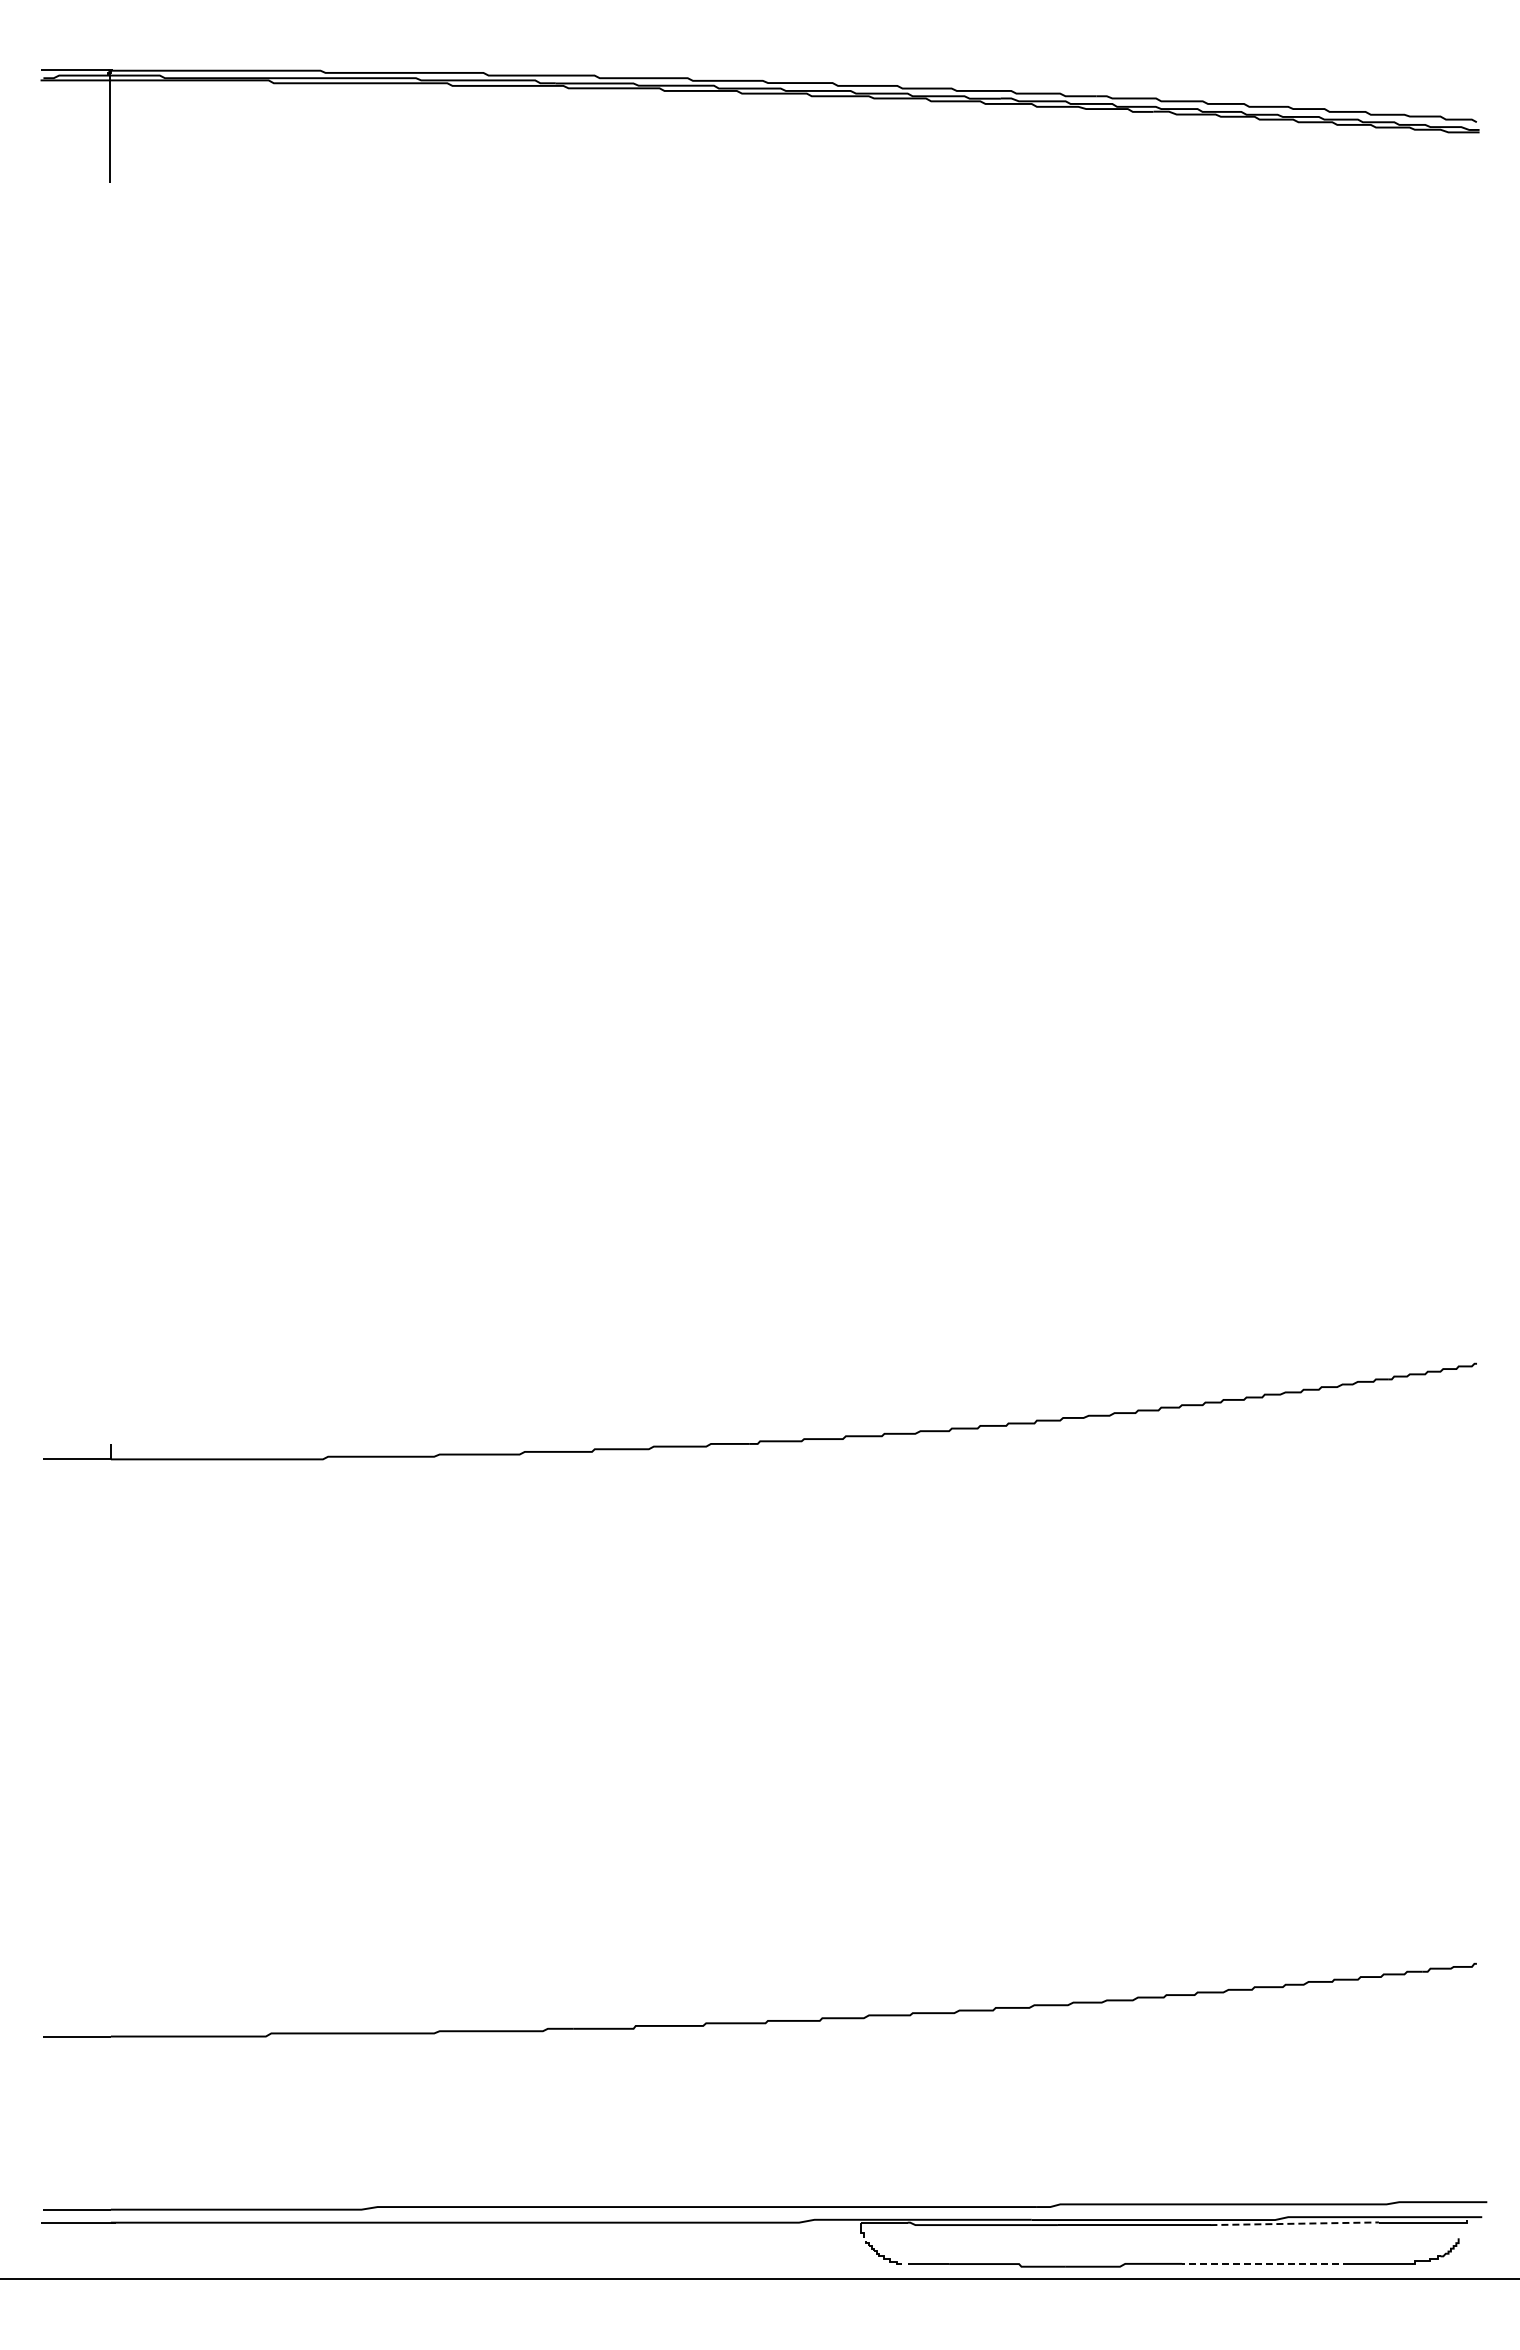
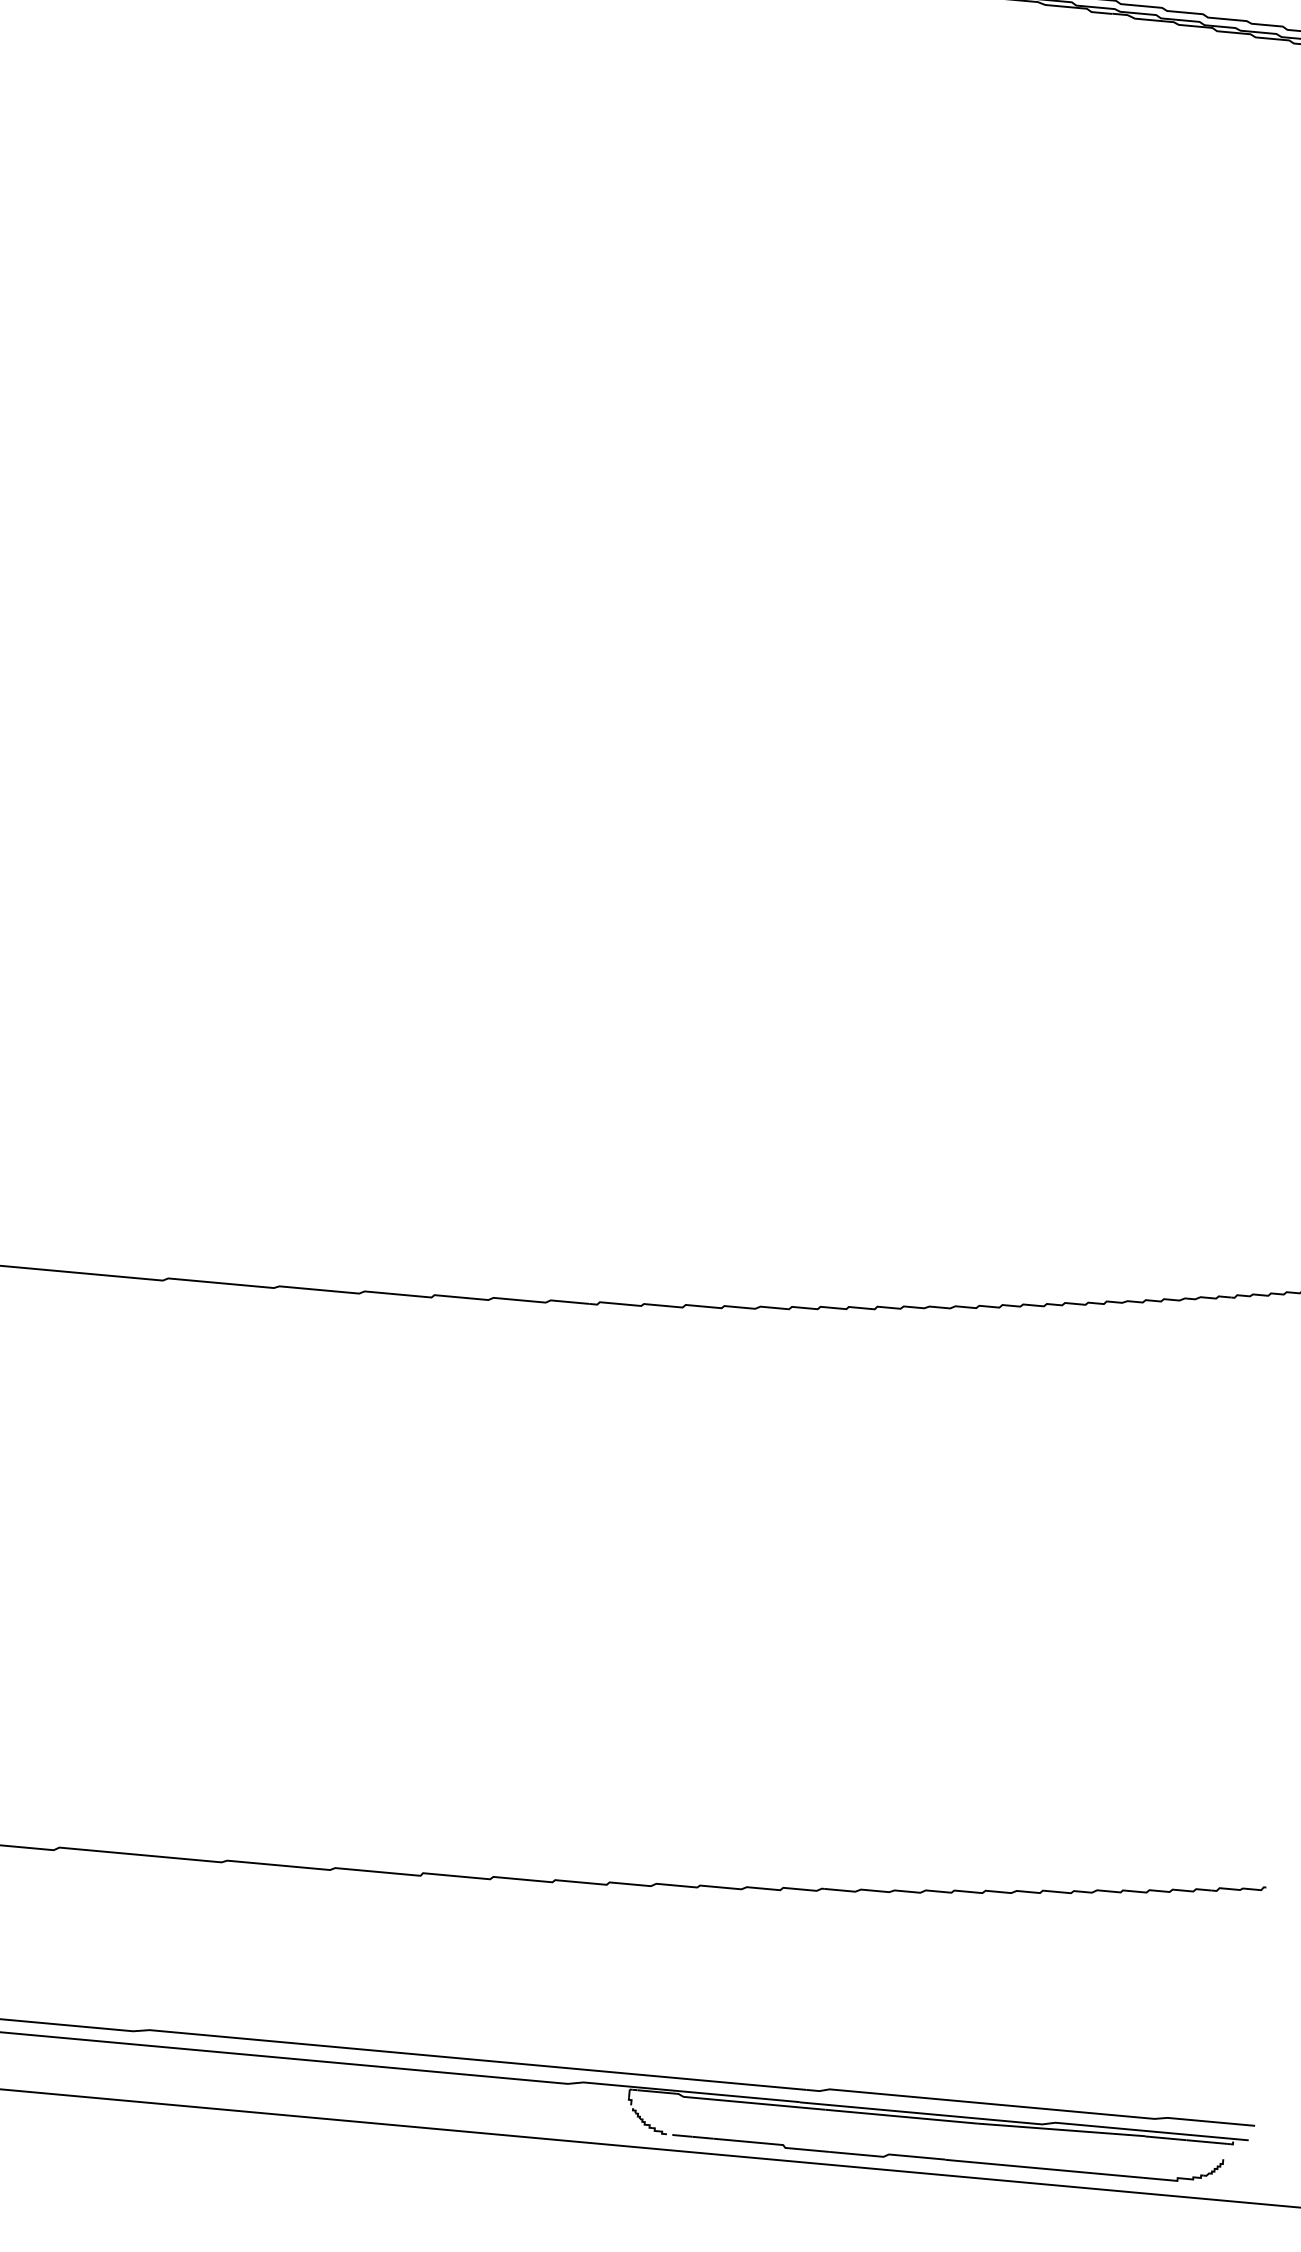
line: (1295, 2223) -> (1062, 2129), dashed -> solid
line: (1265, 2264) -> (1028, 2167), dashed -> solid

